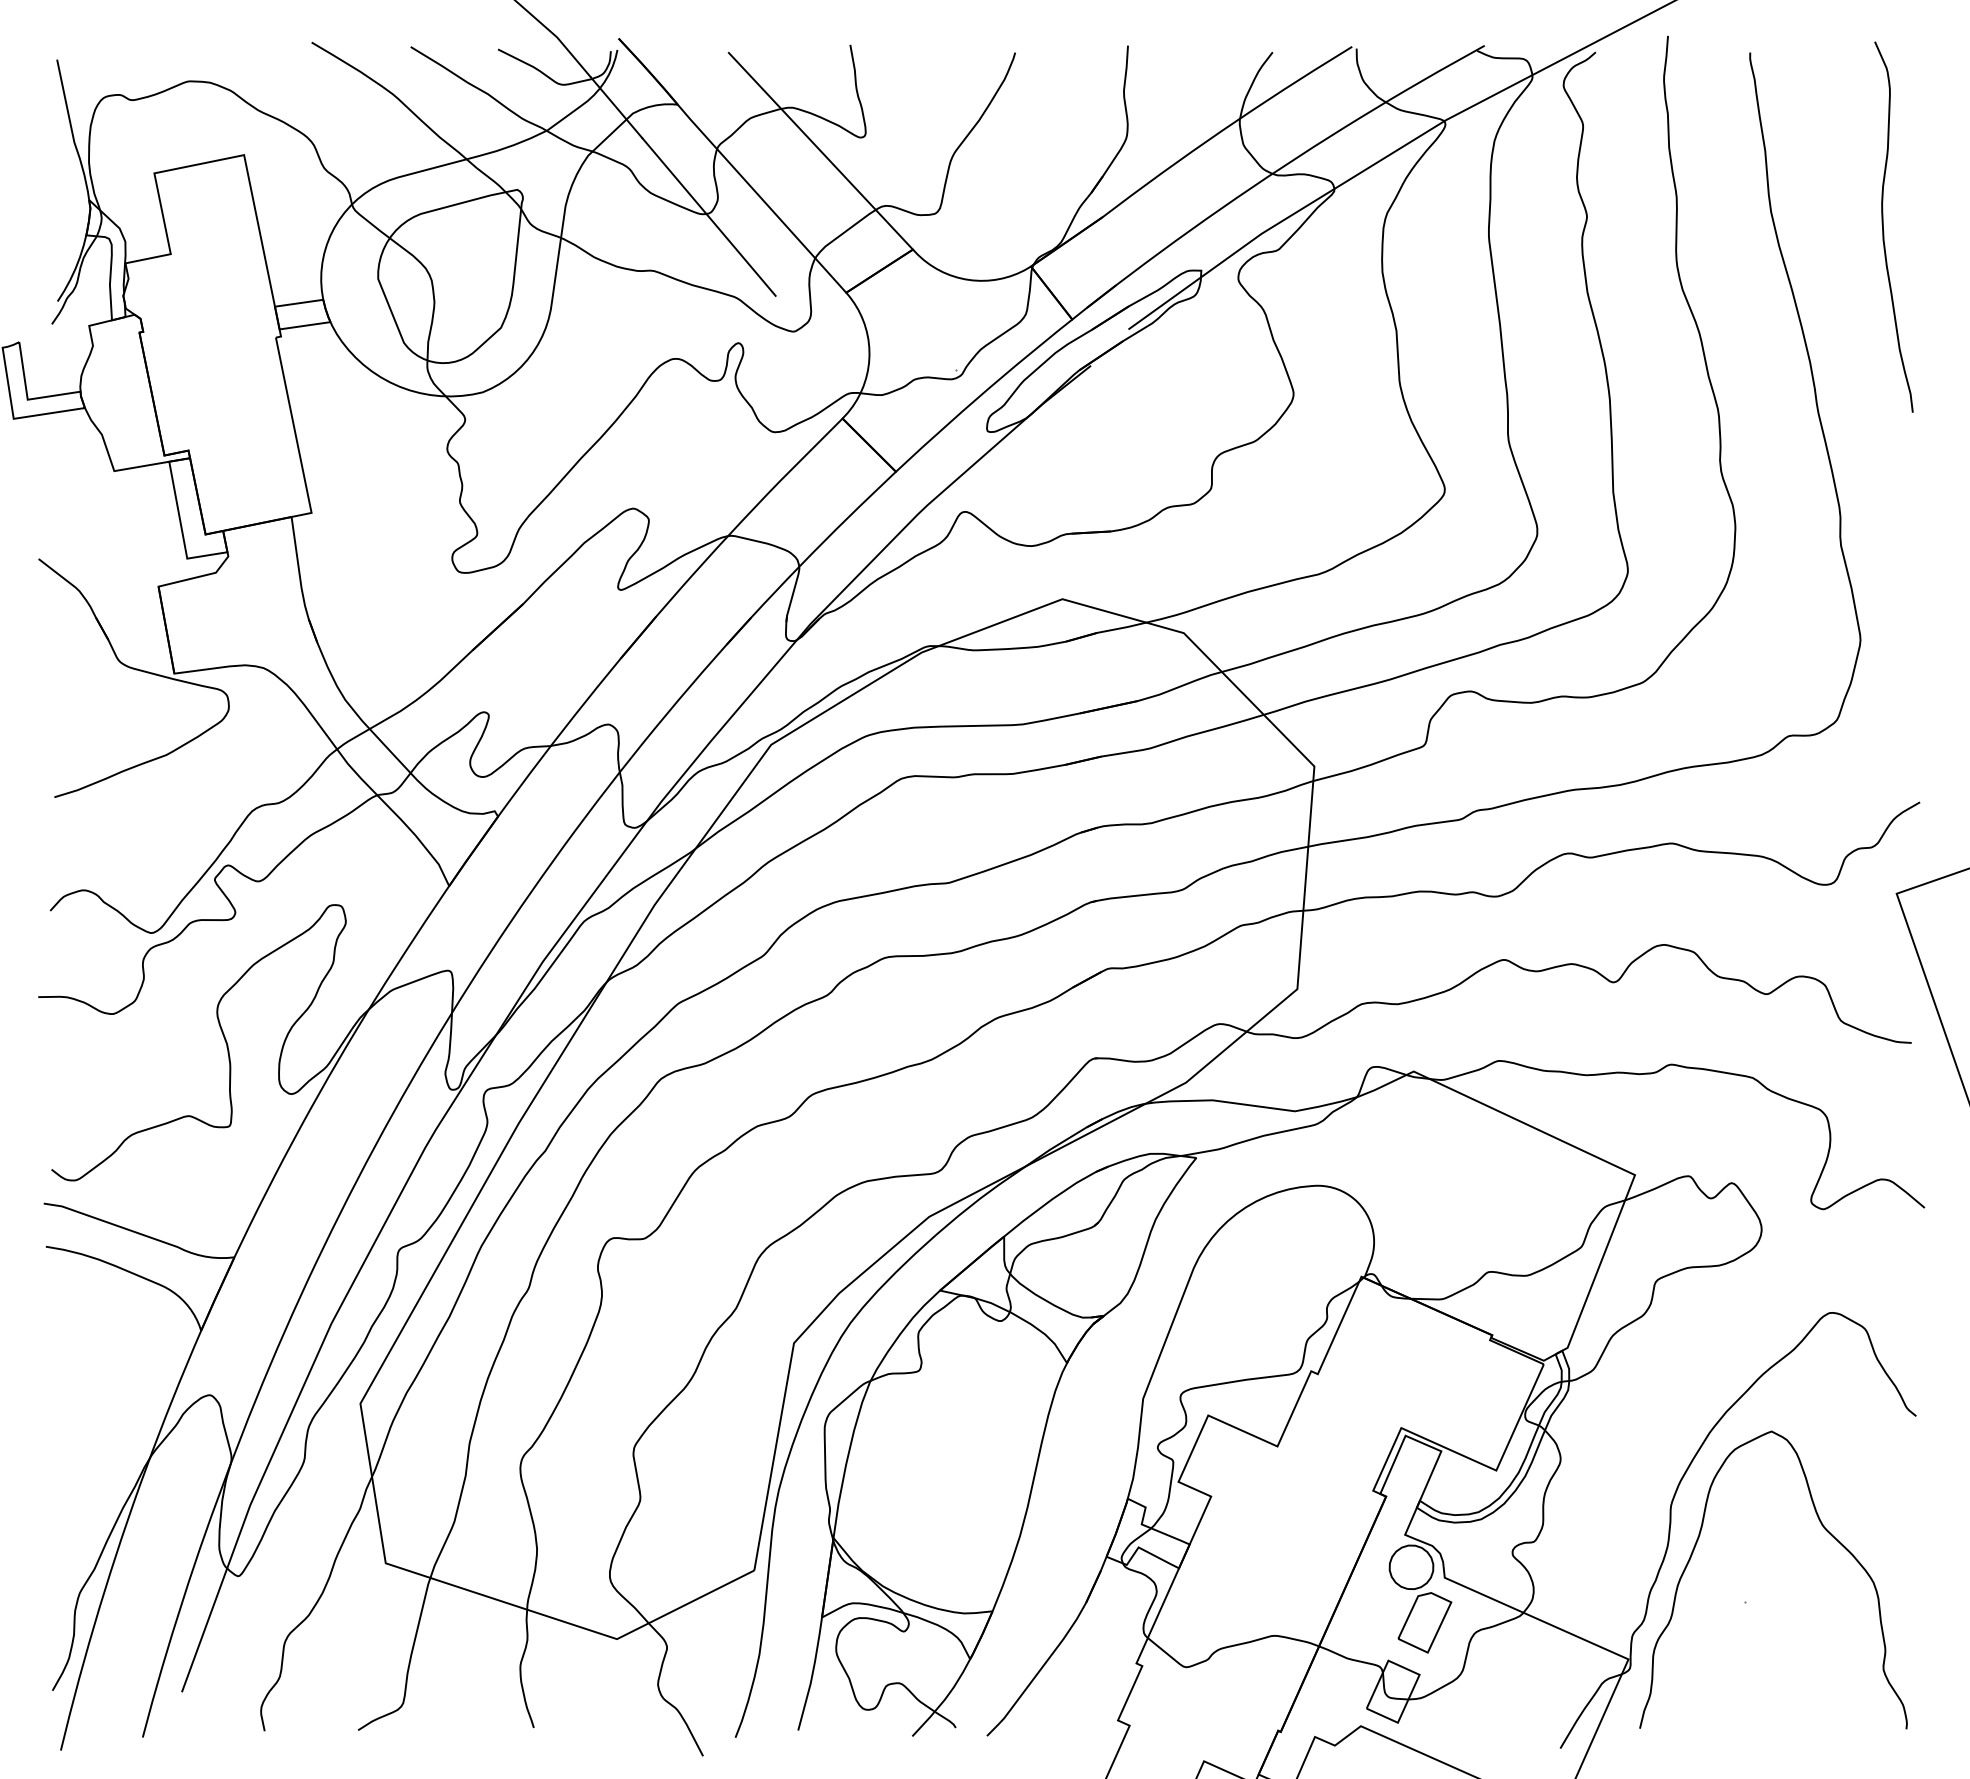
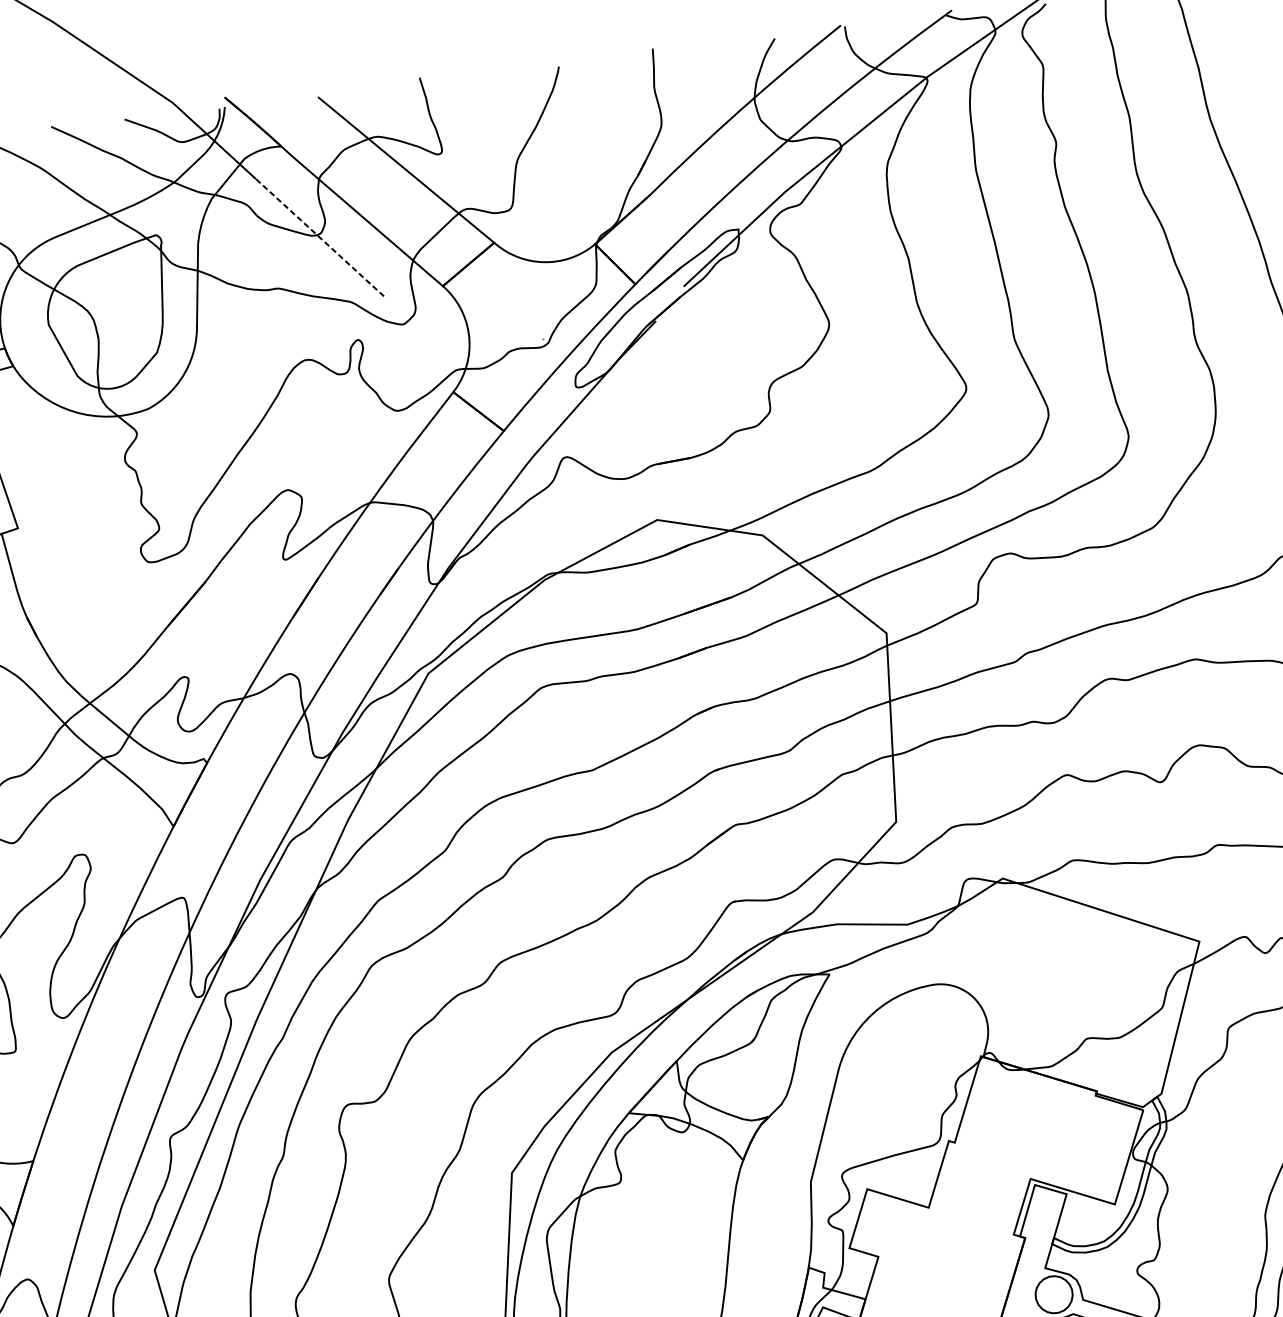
line: (708, 216) -> (319, 237), solid -> dashed

